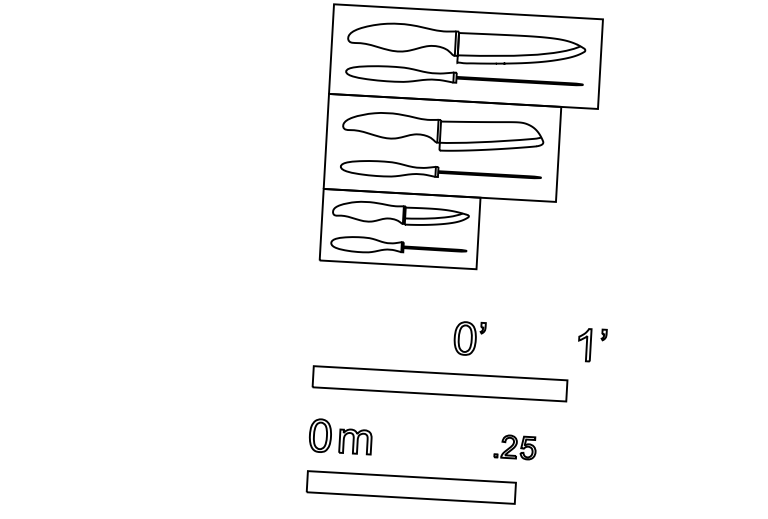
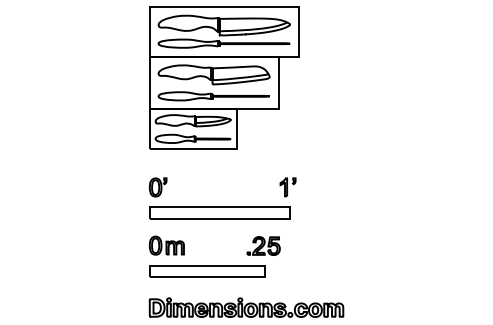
part: (468, 338) -> (157, 187), moved
part: (591, 345) -> (287, 187), moved
part: (515, 446) -> (263, 245), size x1.43

